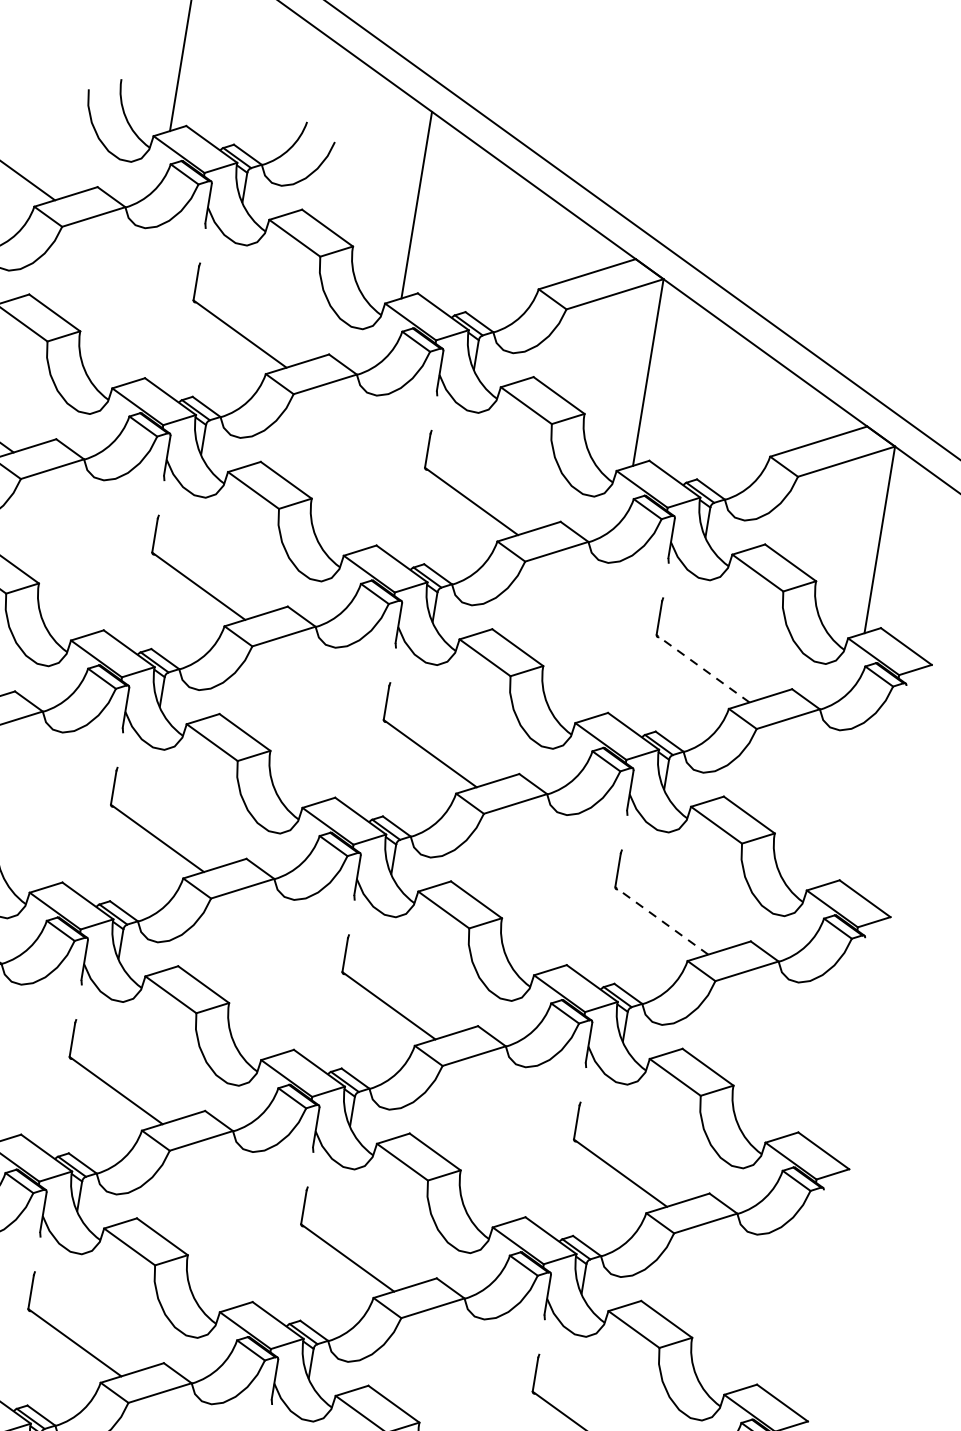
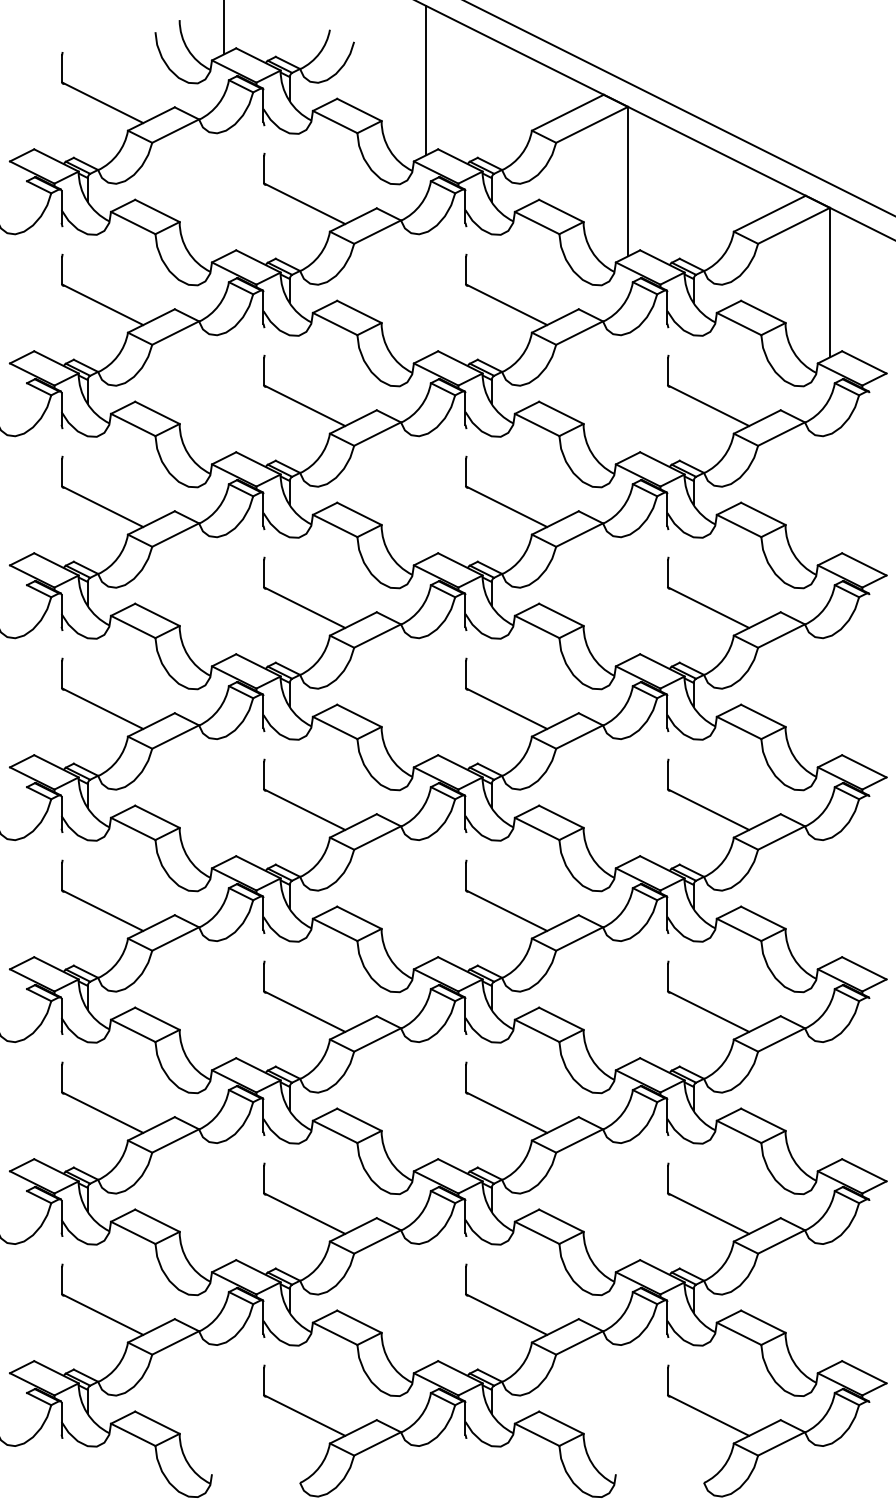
line: (702, 668) -> (708, 405), dashed -> solid
line: (661, 920) -> (708, 607), dashed -> solid

